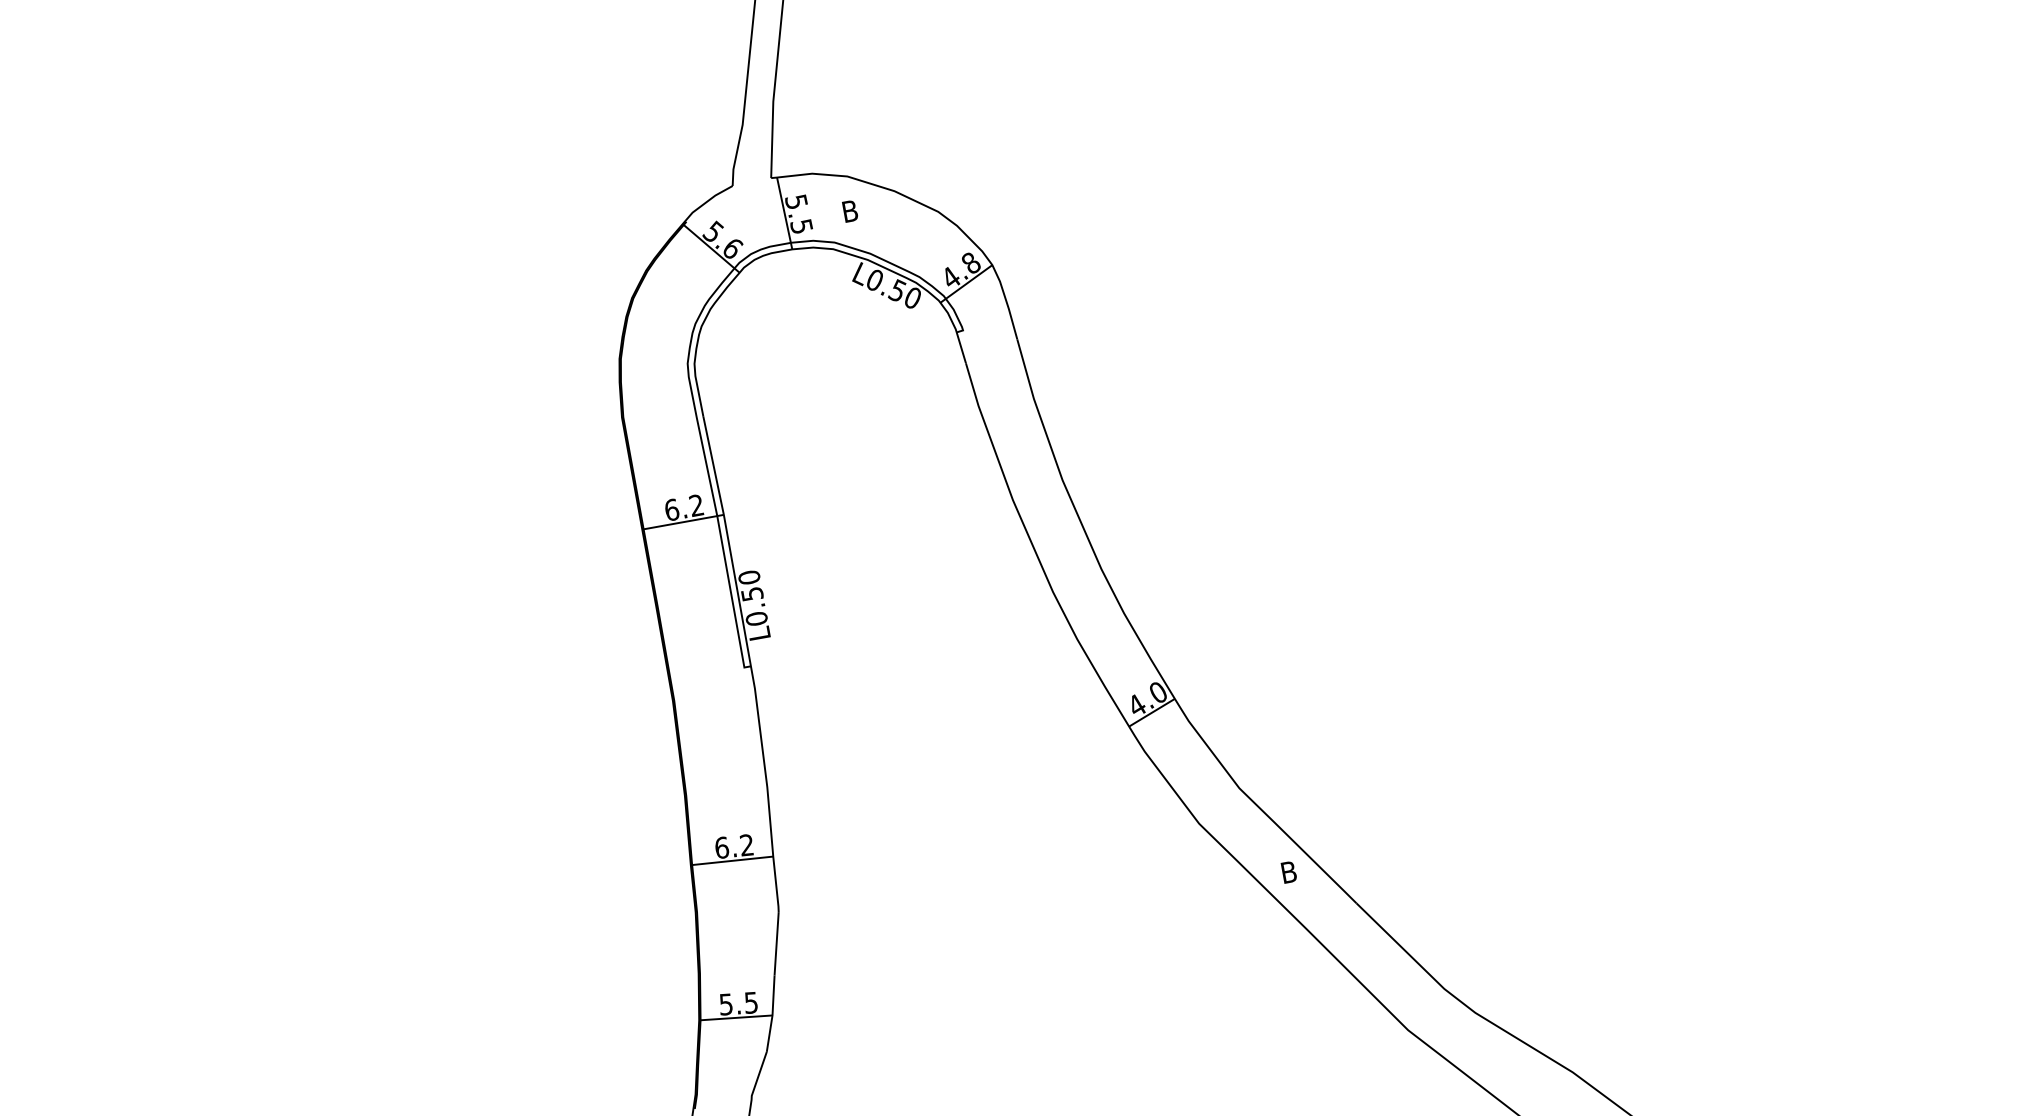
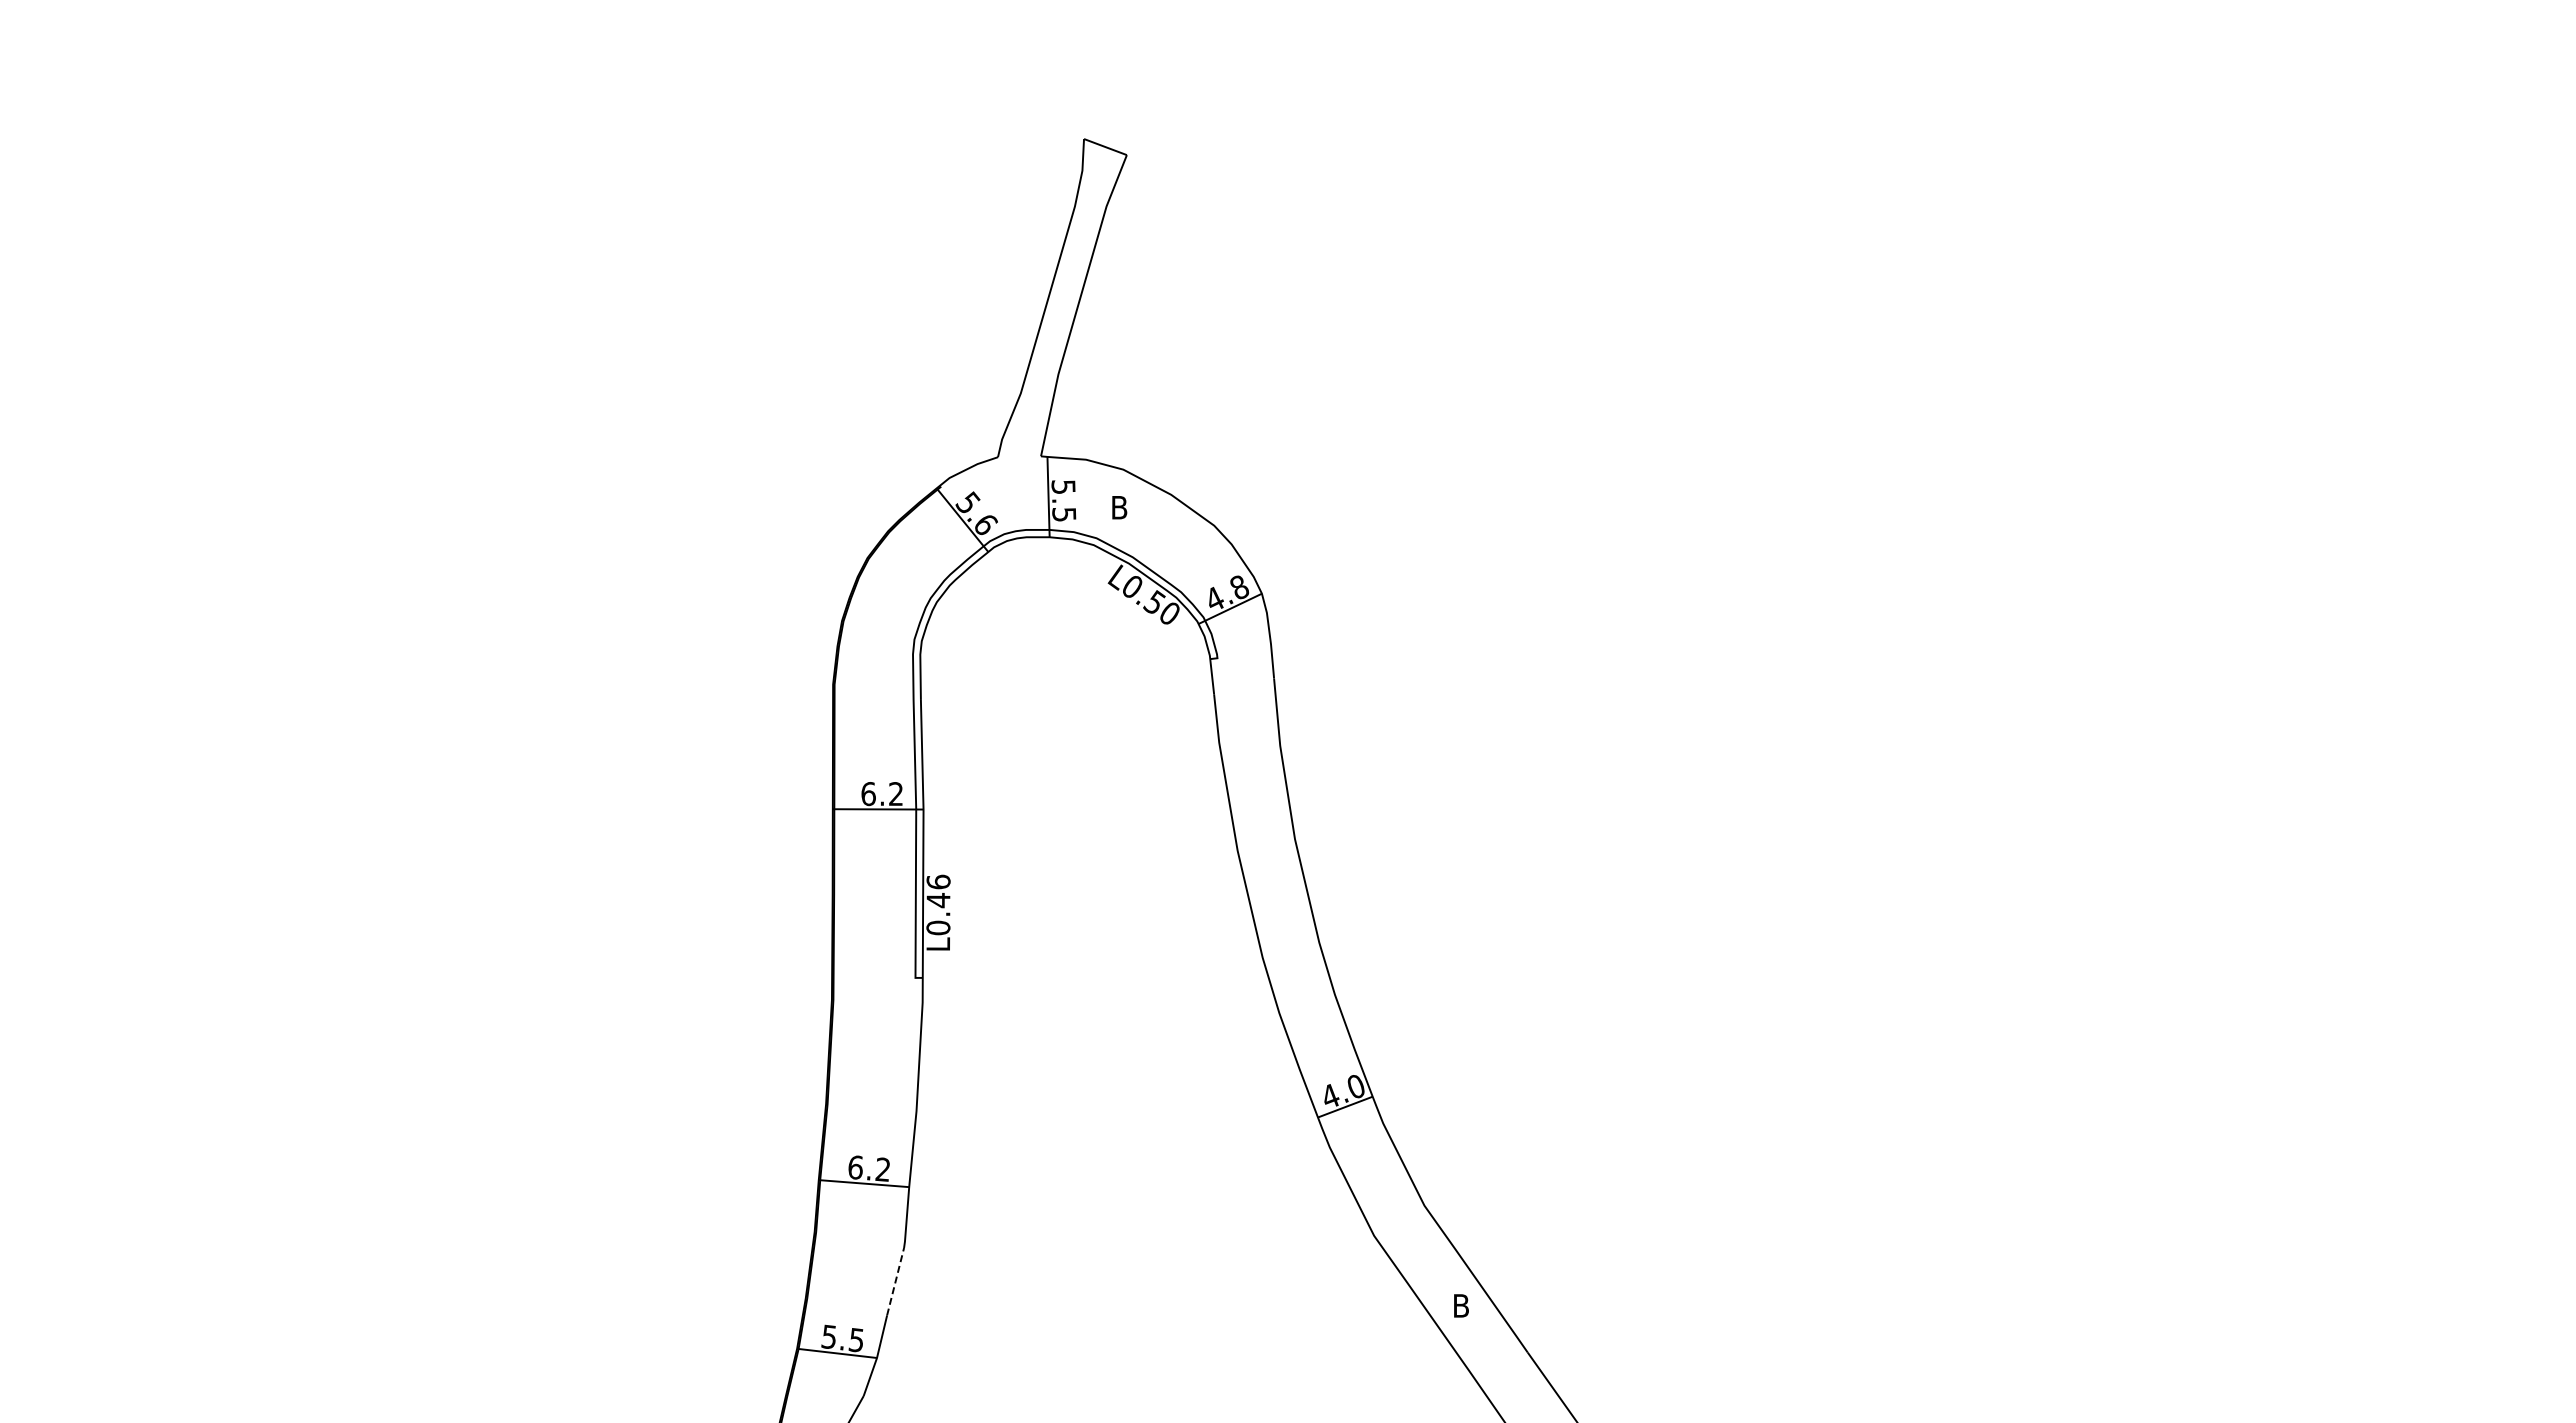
text: (750, 586) -> (938, 891), L0.50 -> L0.46
line: (776, 943) -> (895, 1281), solid -> dashed

